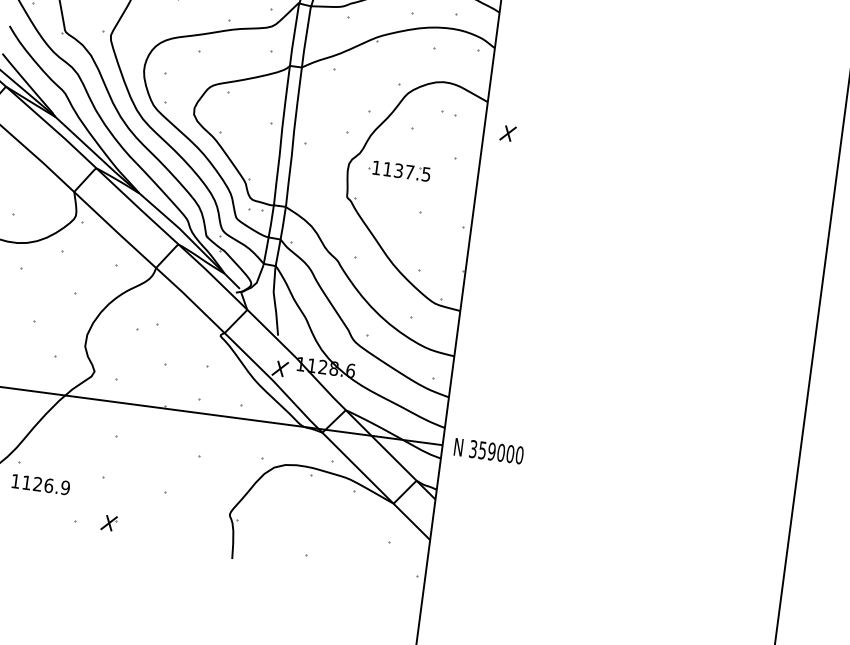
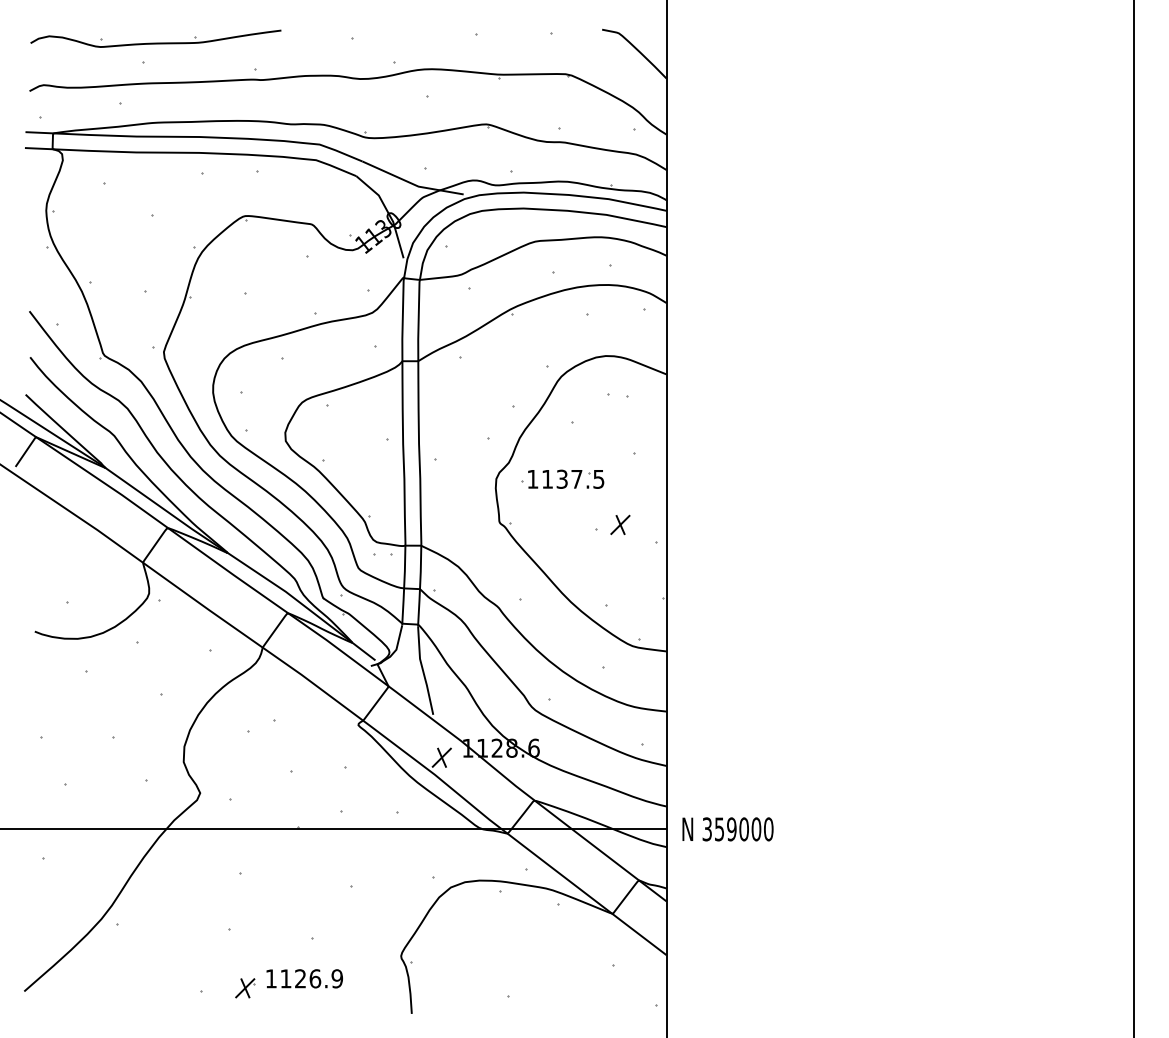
part: (508, 133) -> (620, 524), moved
text: (40, 484) -> (304, 978), moved

